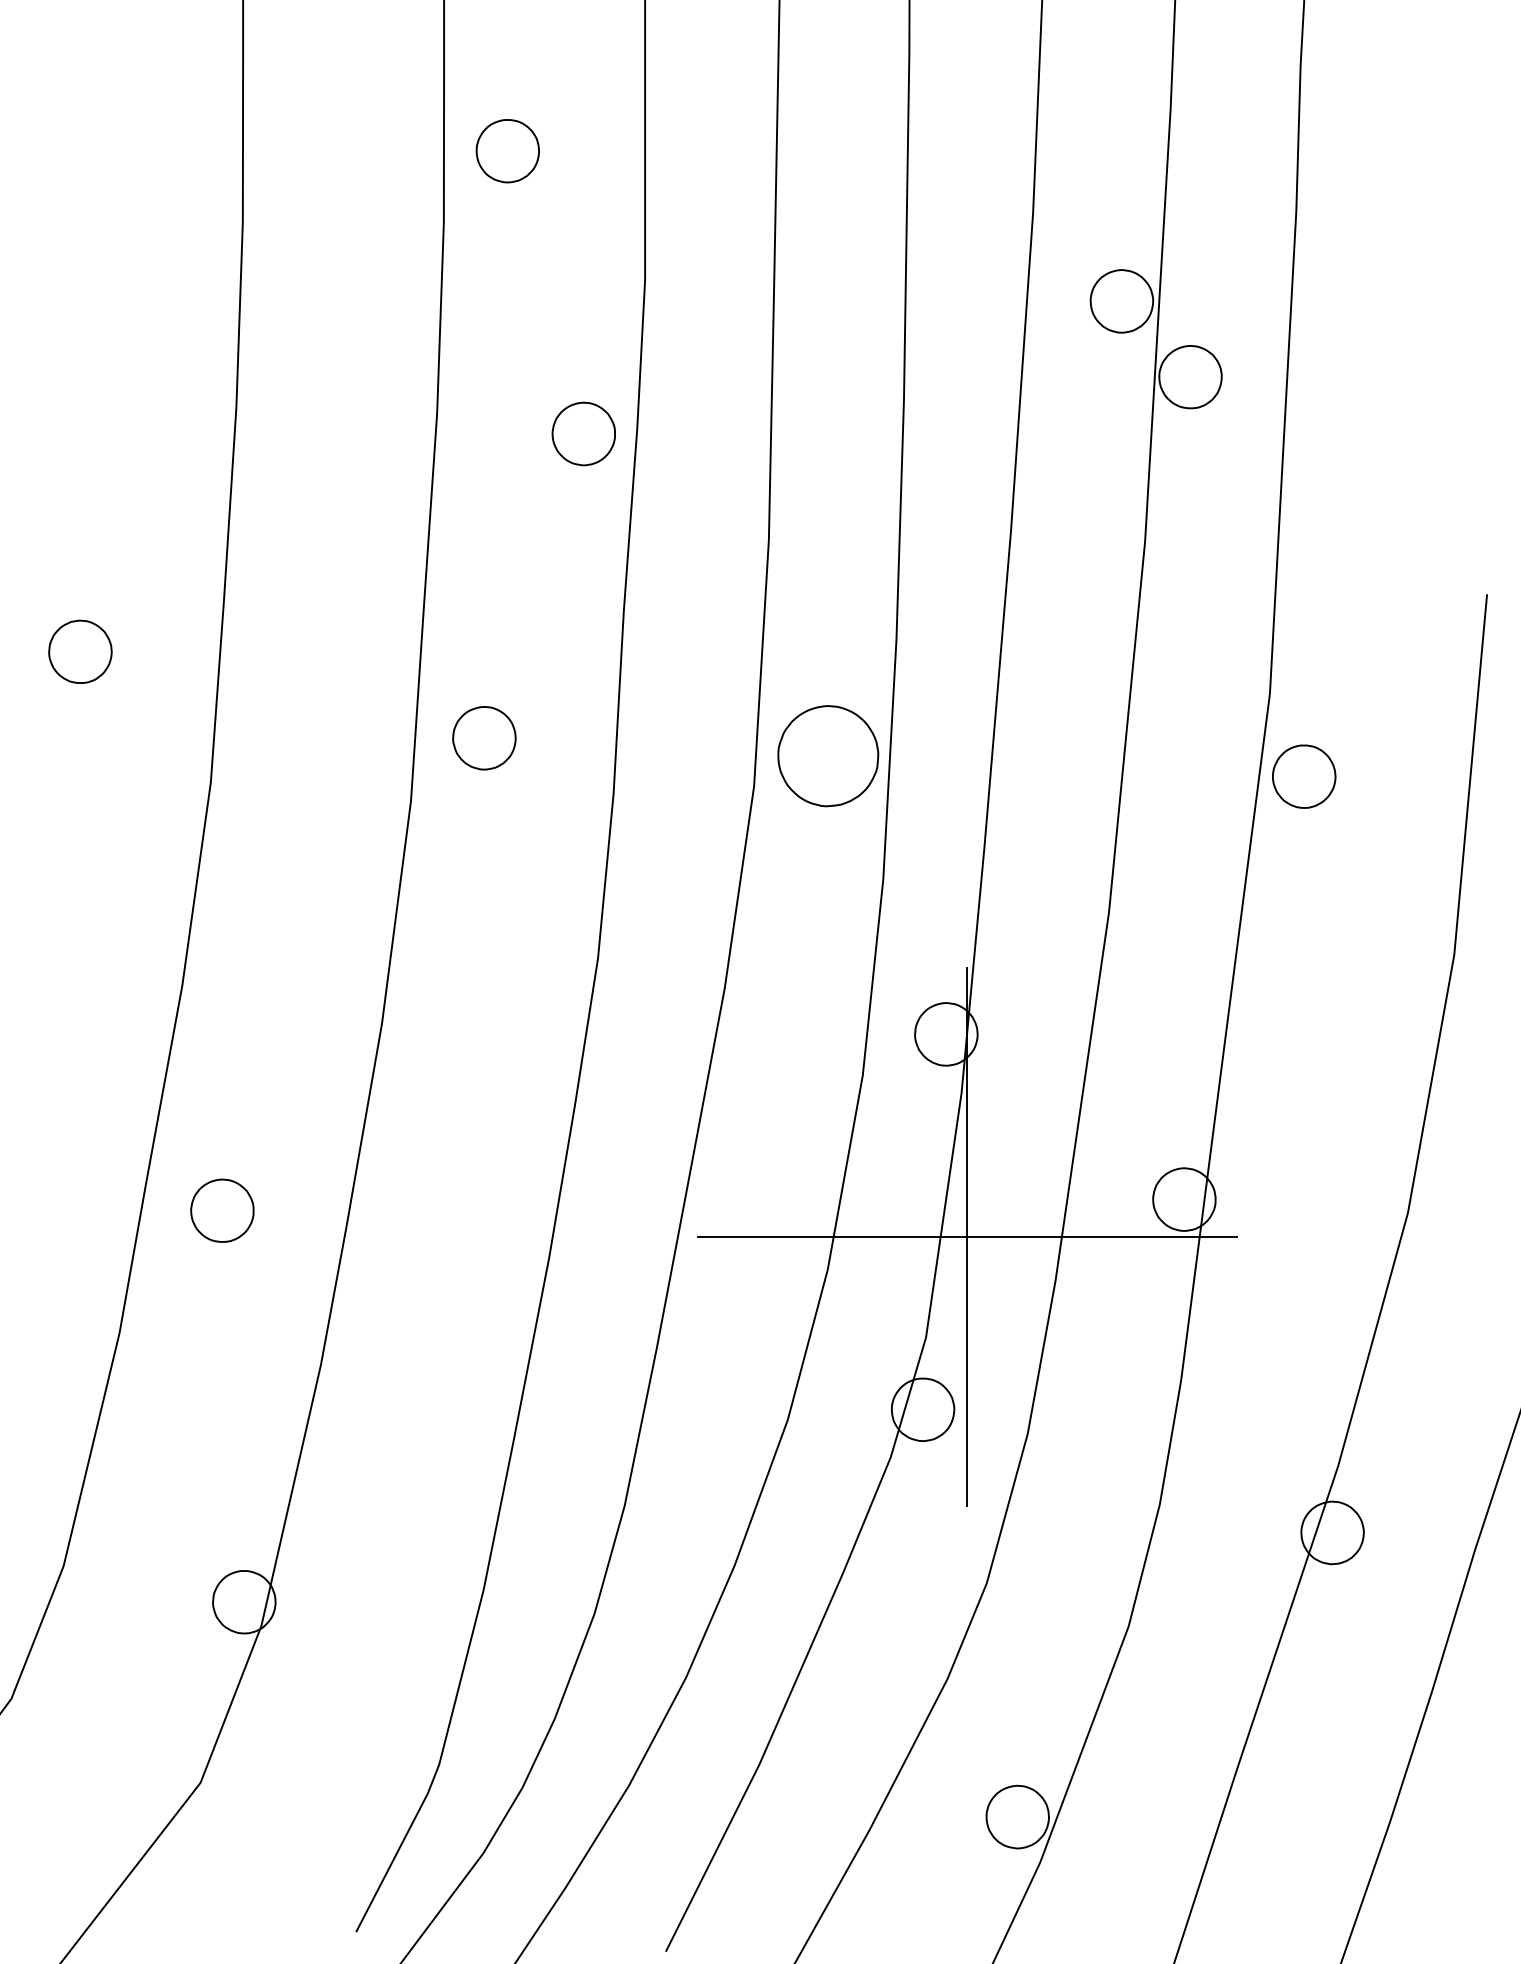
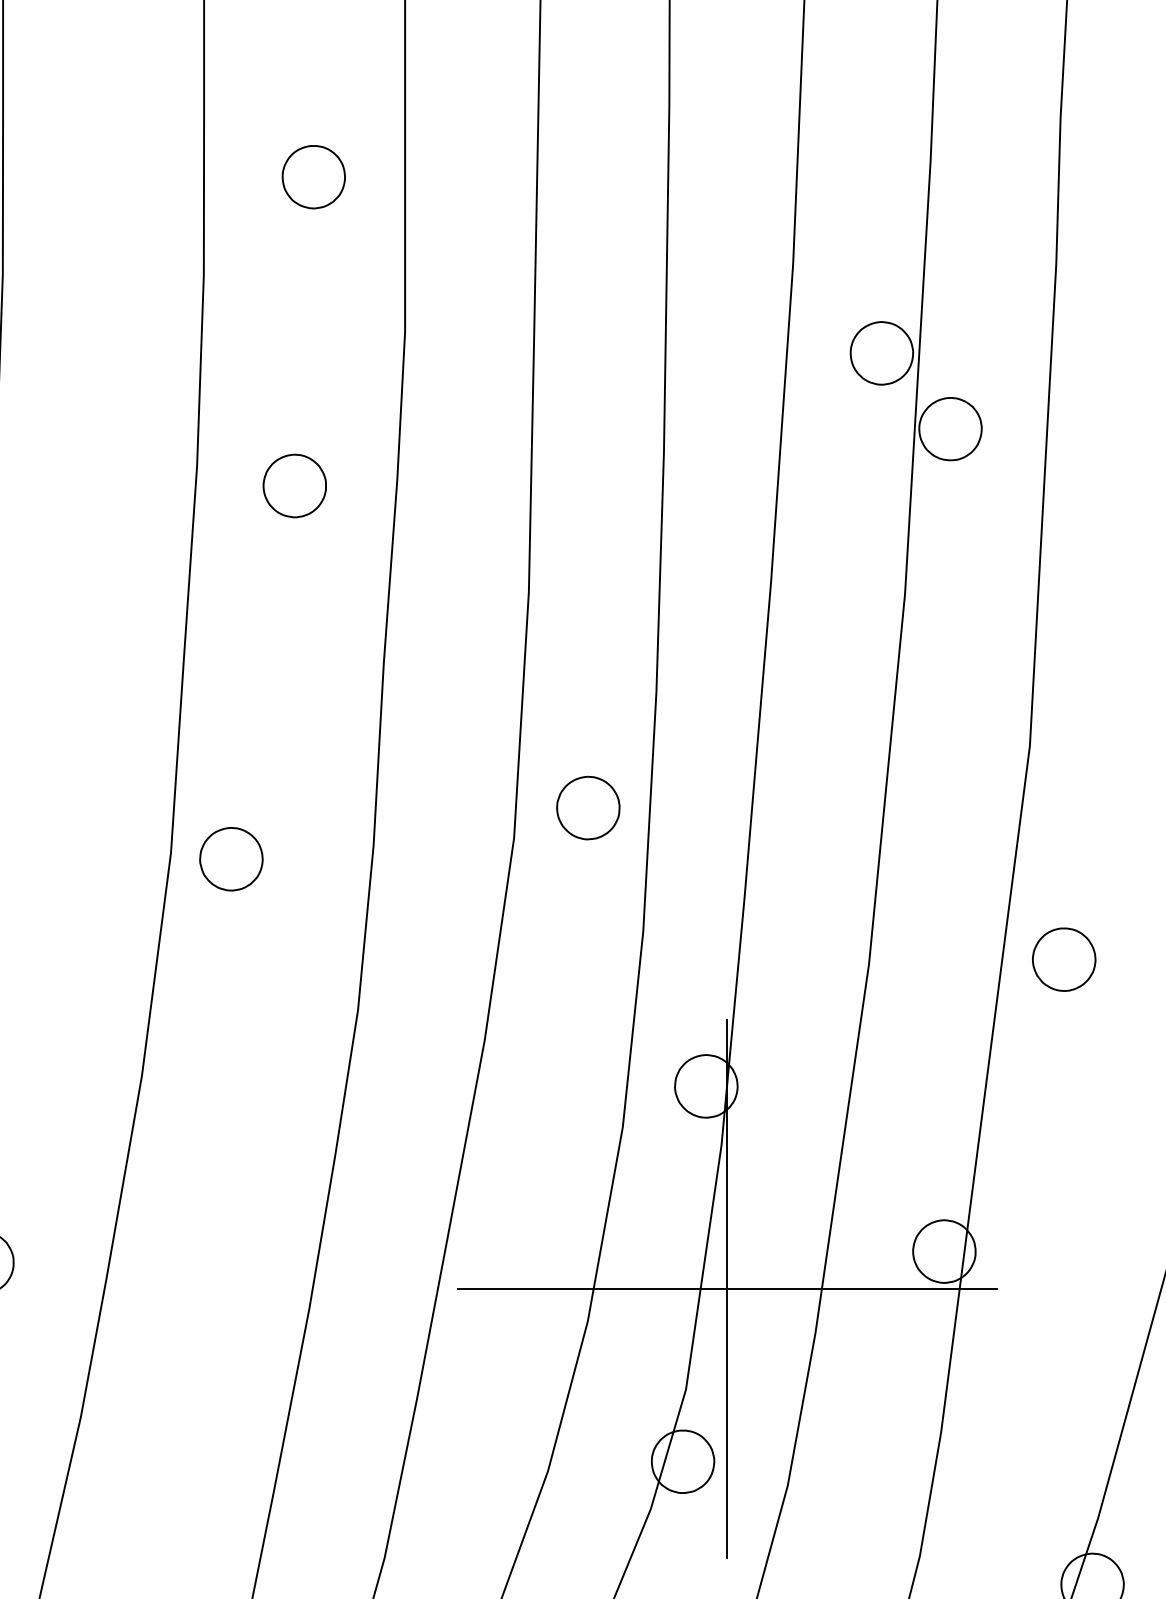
part: (507, 151) -> (313, 177), moved
part: (583, 433) -> (294, 485), moved
part: (484, 738) -> (231, 859), moved
part: (828, 755) -> (588, 807), size x0.62
part: (1304, 776) -> (1064, 959), moved

